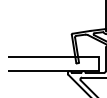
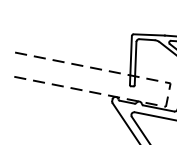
line: (99, 64) -> (168, 95), solid -> dashed

